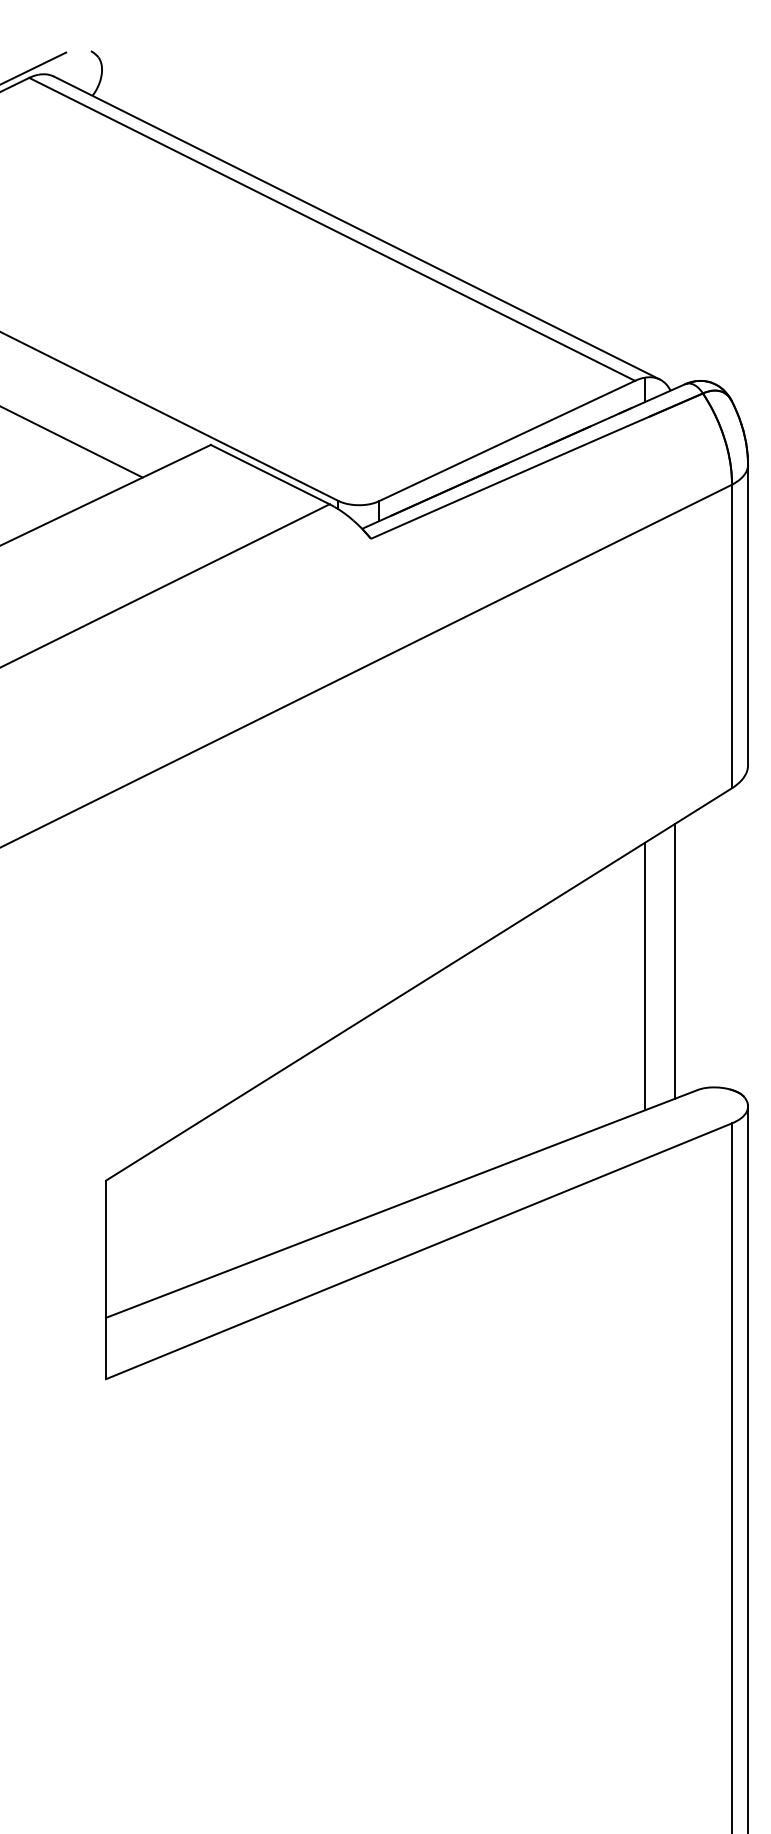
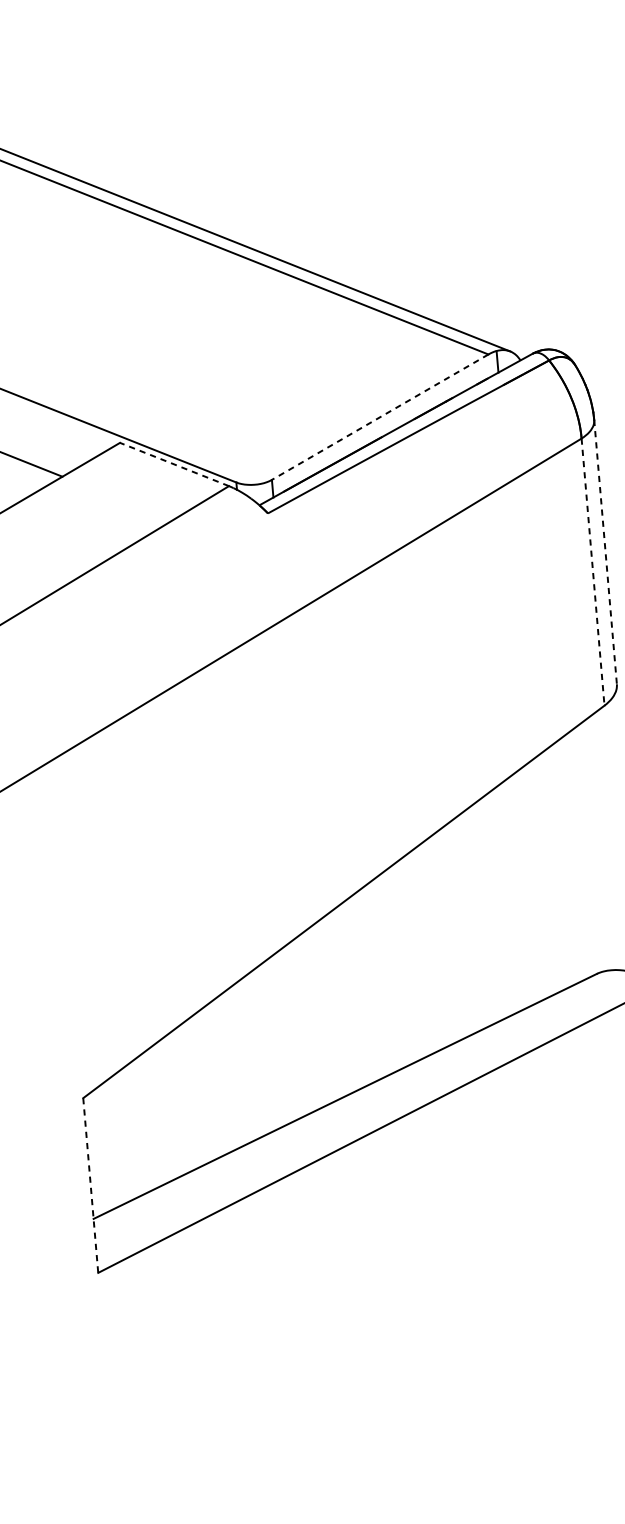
line: (506, 441) -> (379, 417), solid -> dashed
line: (269, 474) -> (173, 464), solid -> dashed
line: (748, 615) -> (605, 552), solid -> dashed
line: (732, 636) -> (593, 572), solid -> dashed
line: (674, 961) -> (566, 862), removed
line: (644, 976) -> (541, 877), removed
line: (106, 1280) -> (91, 1186), solid -> dashed

